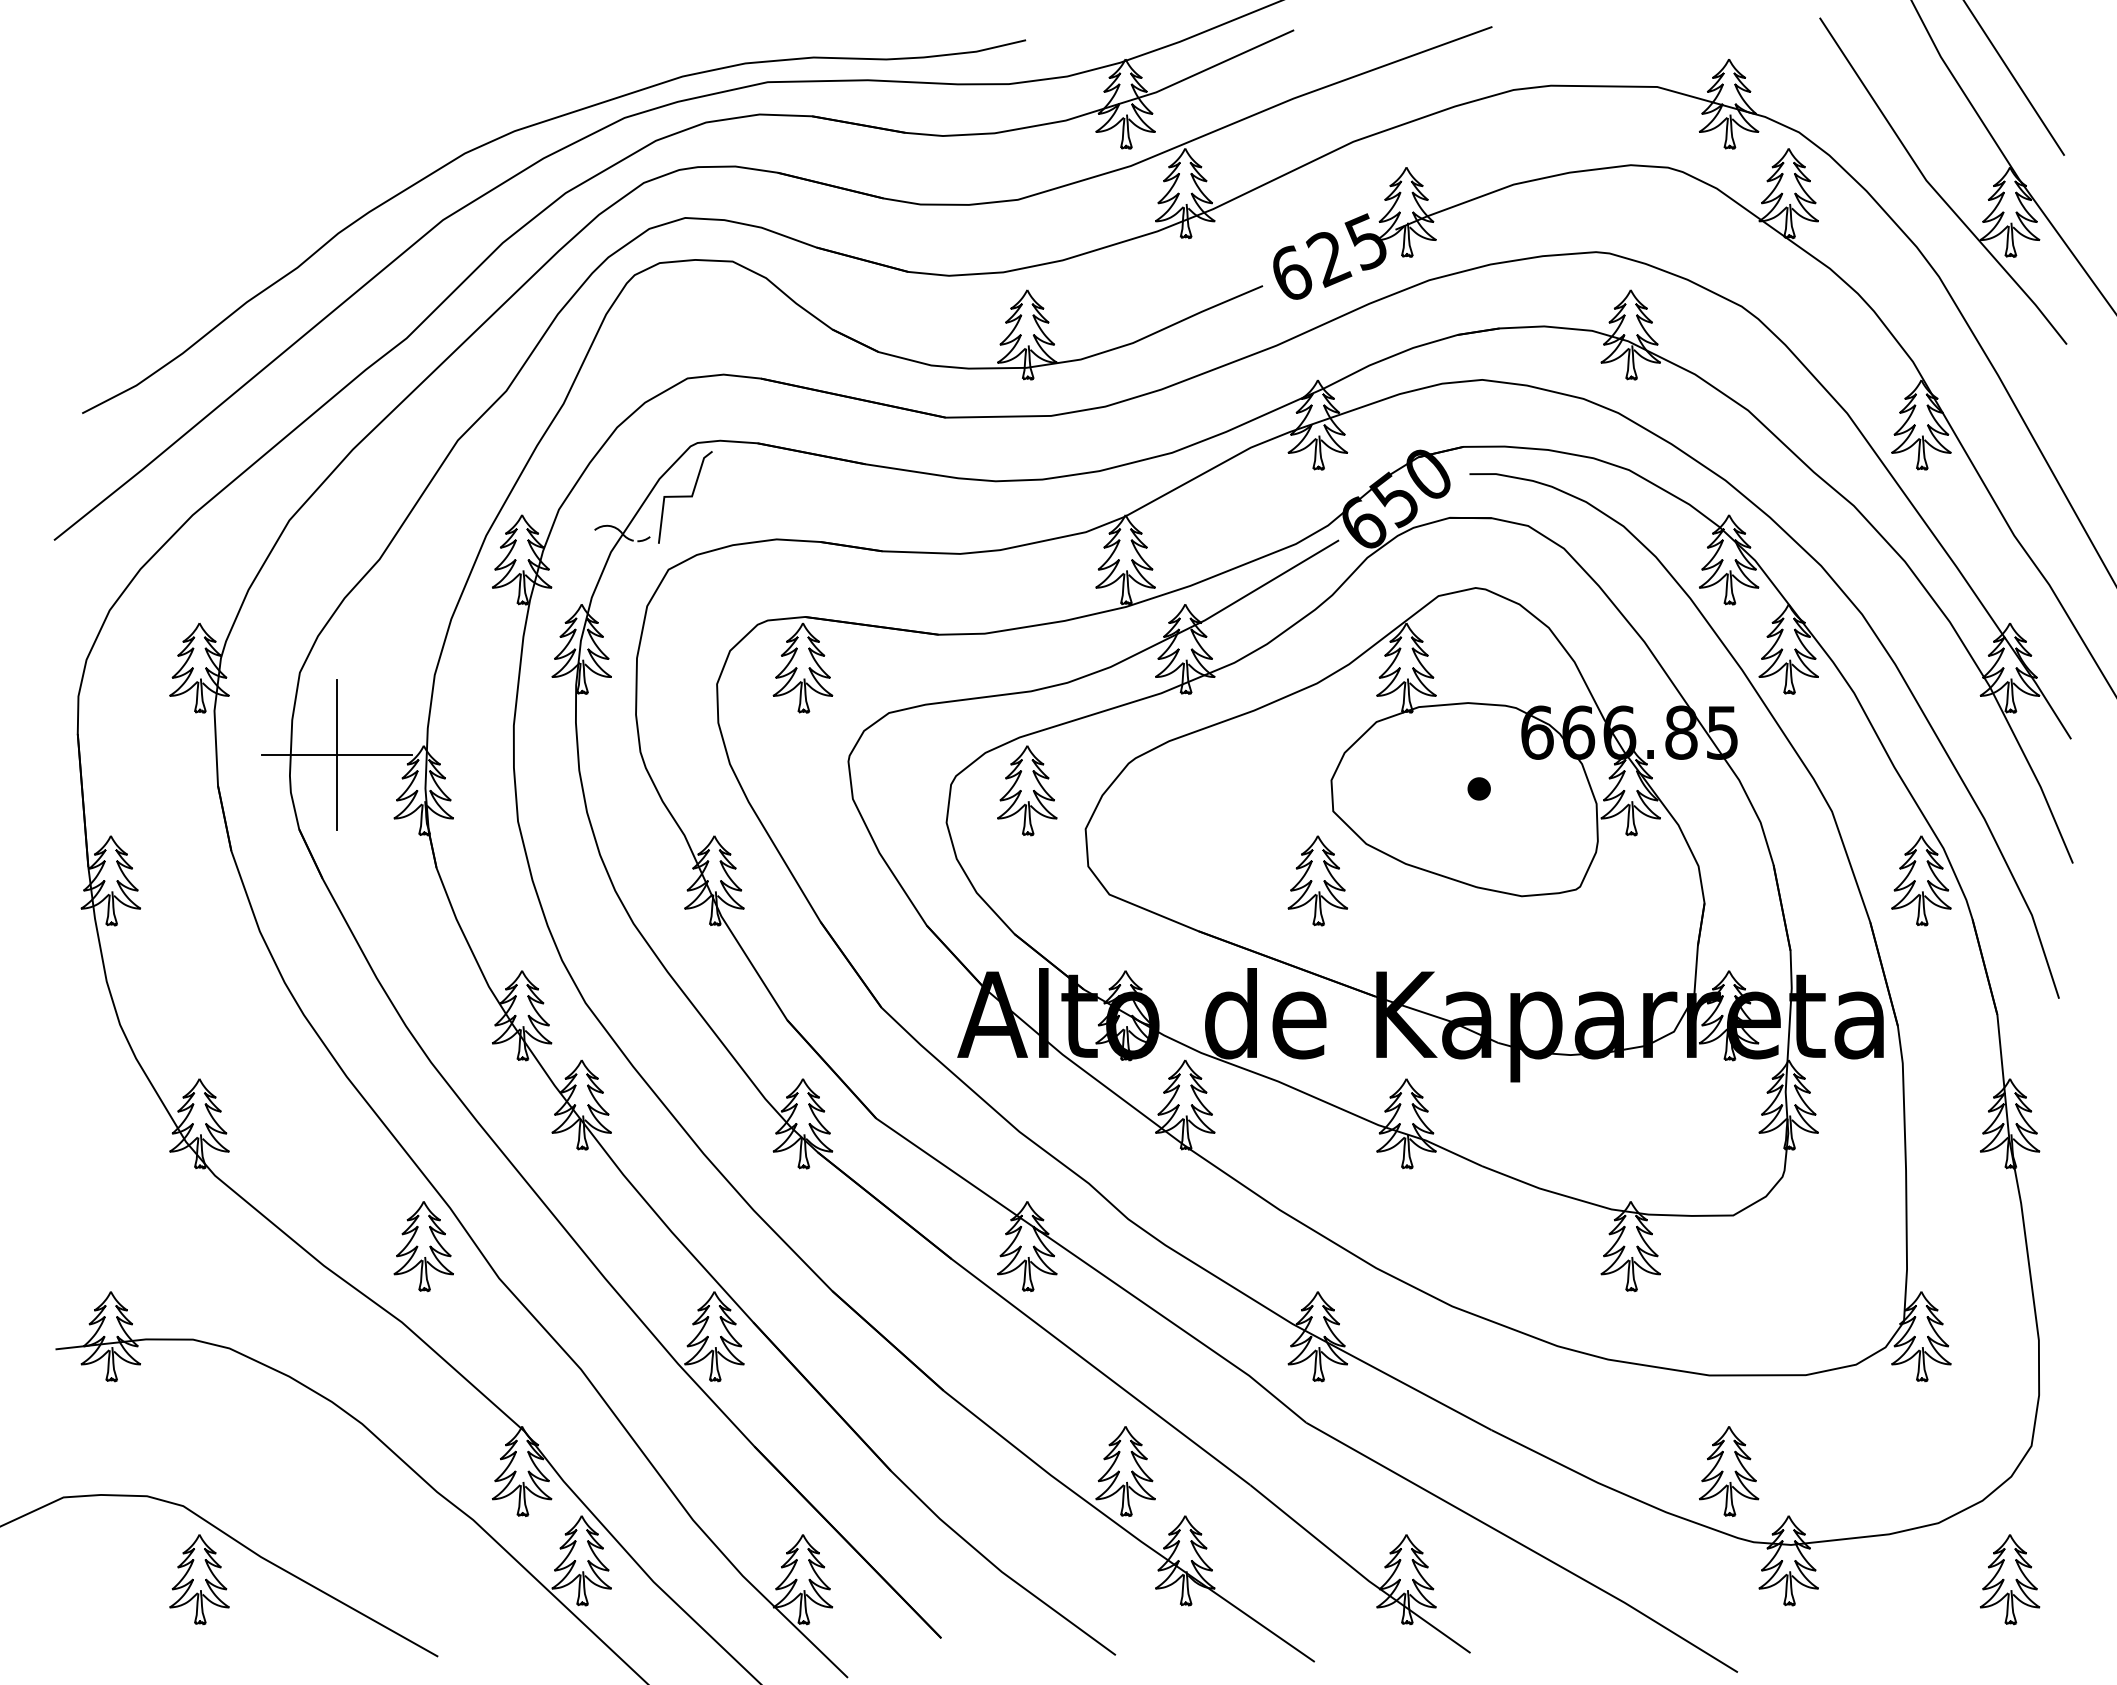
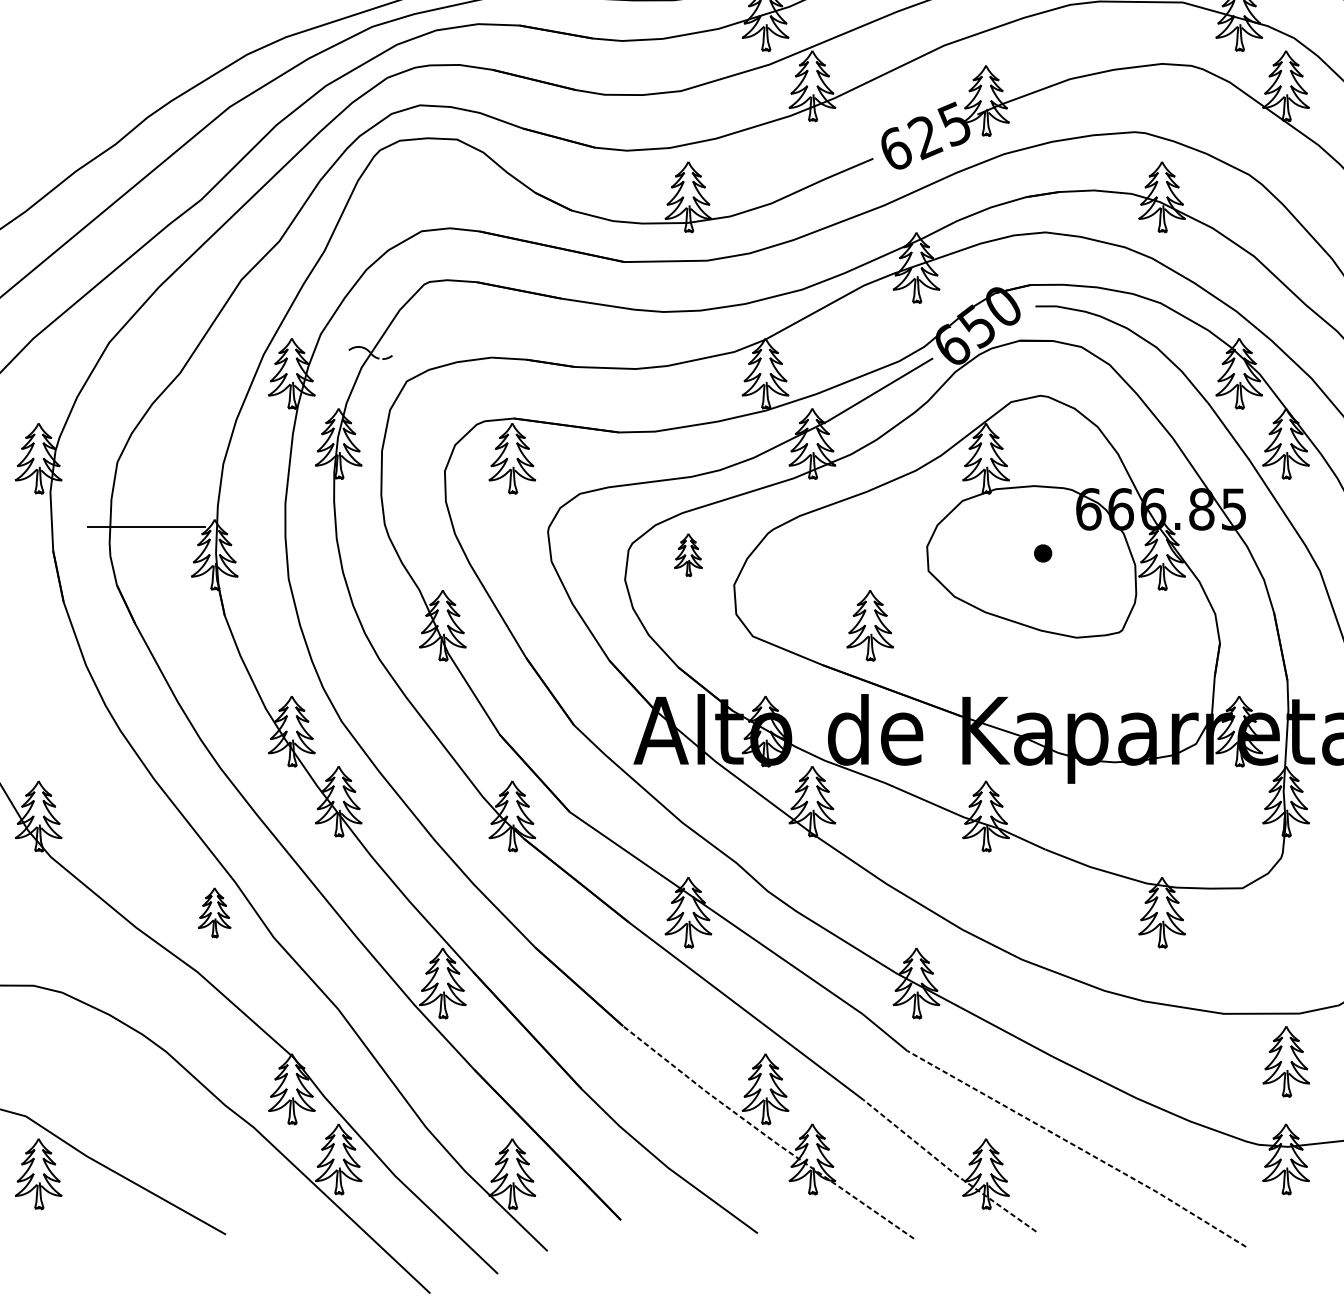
line: (685, 497) -> (420, 324), removed
line: (336, 754) -> (146, 526), removed
part: (1027, 790) -> (688, 554), size x0.6
part: (1317, 880) -> (869, 625), moved
part: (423, 1246) -> (214, 912), size x0.7
part: (1729, 1471) -> (1286, 1061), moved
line: (1125, 1530) -> (765, 1135), solid -> dashed
line: (1523, 1545) -> (1077, 1147), solid -> dashed
line: (1358, 1572) -> (948, 1168), solid -> dashed

